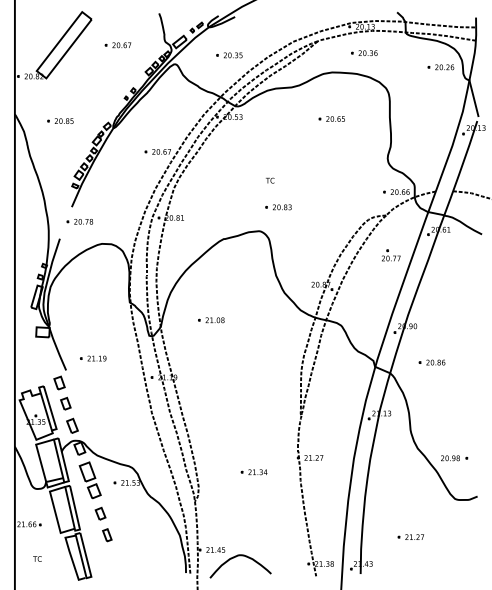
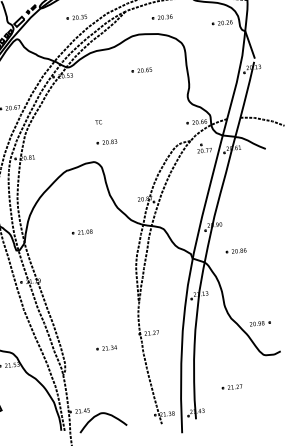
part: (229, 55) -> (76, 17), moved
part: (391, 255) -> (204, 148), moved
part: (211, 320) -> (82, 232), moved

